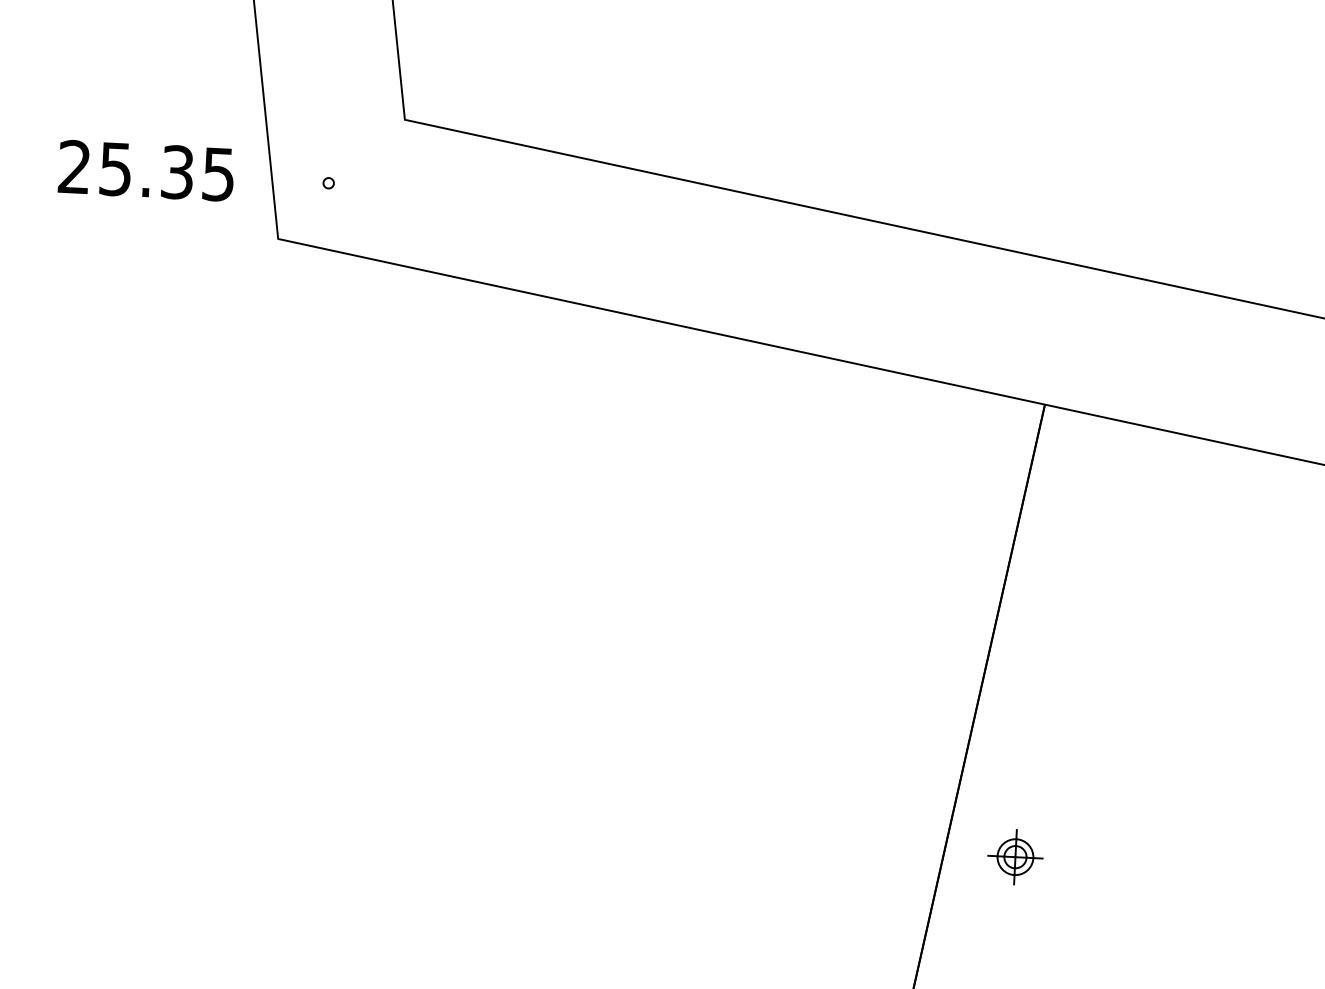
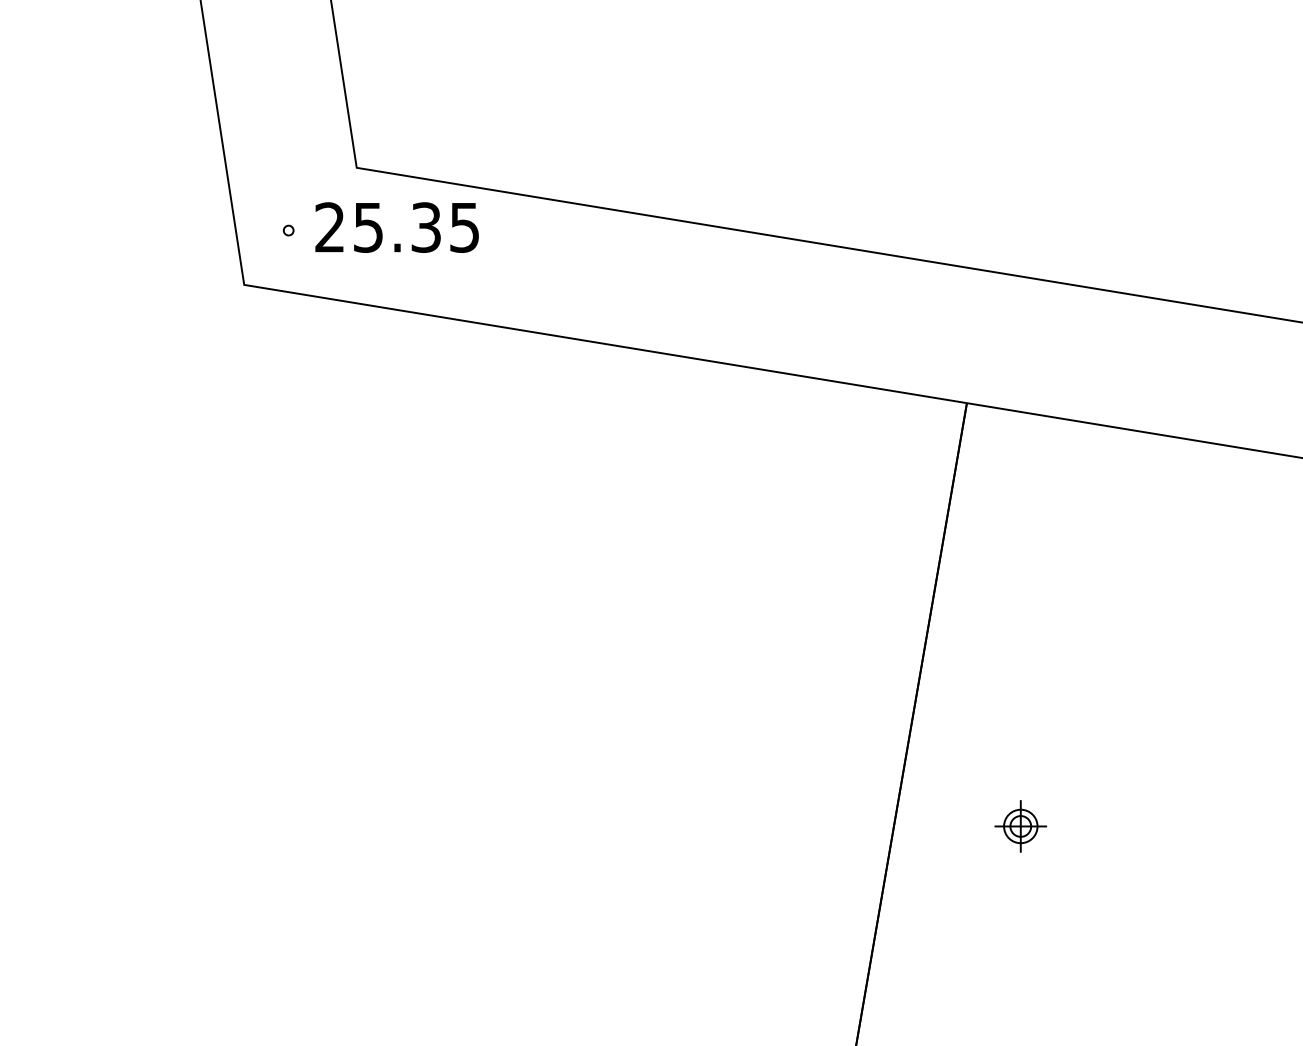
text: (145, 170) -> (396, 227), moved
part: (1015, 857) -> (1020, 826), moved

